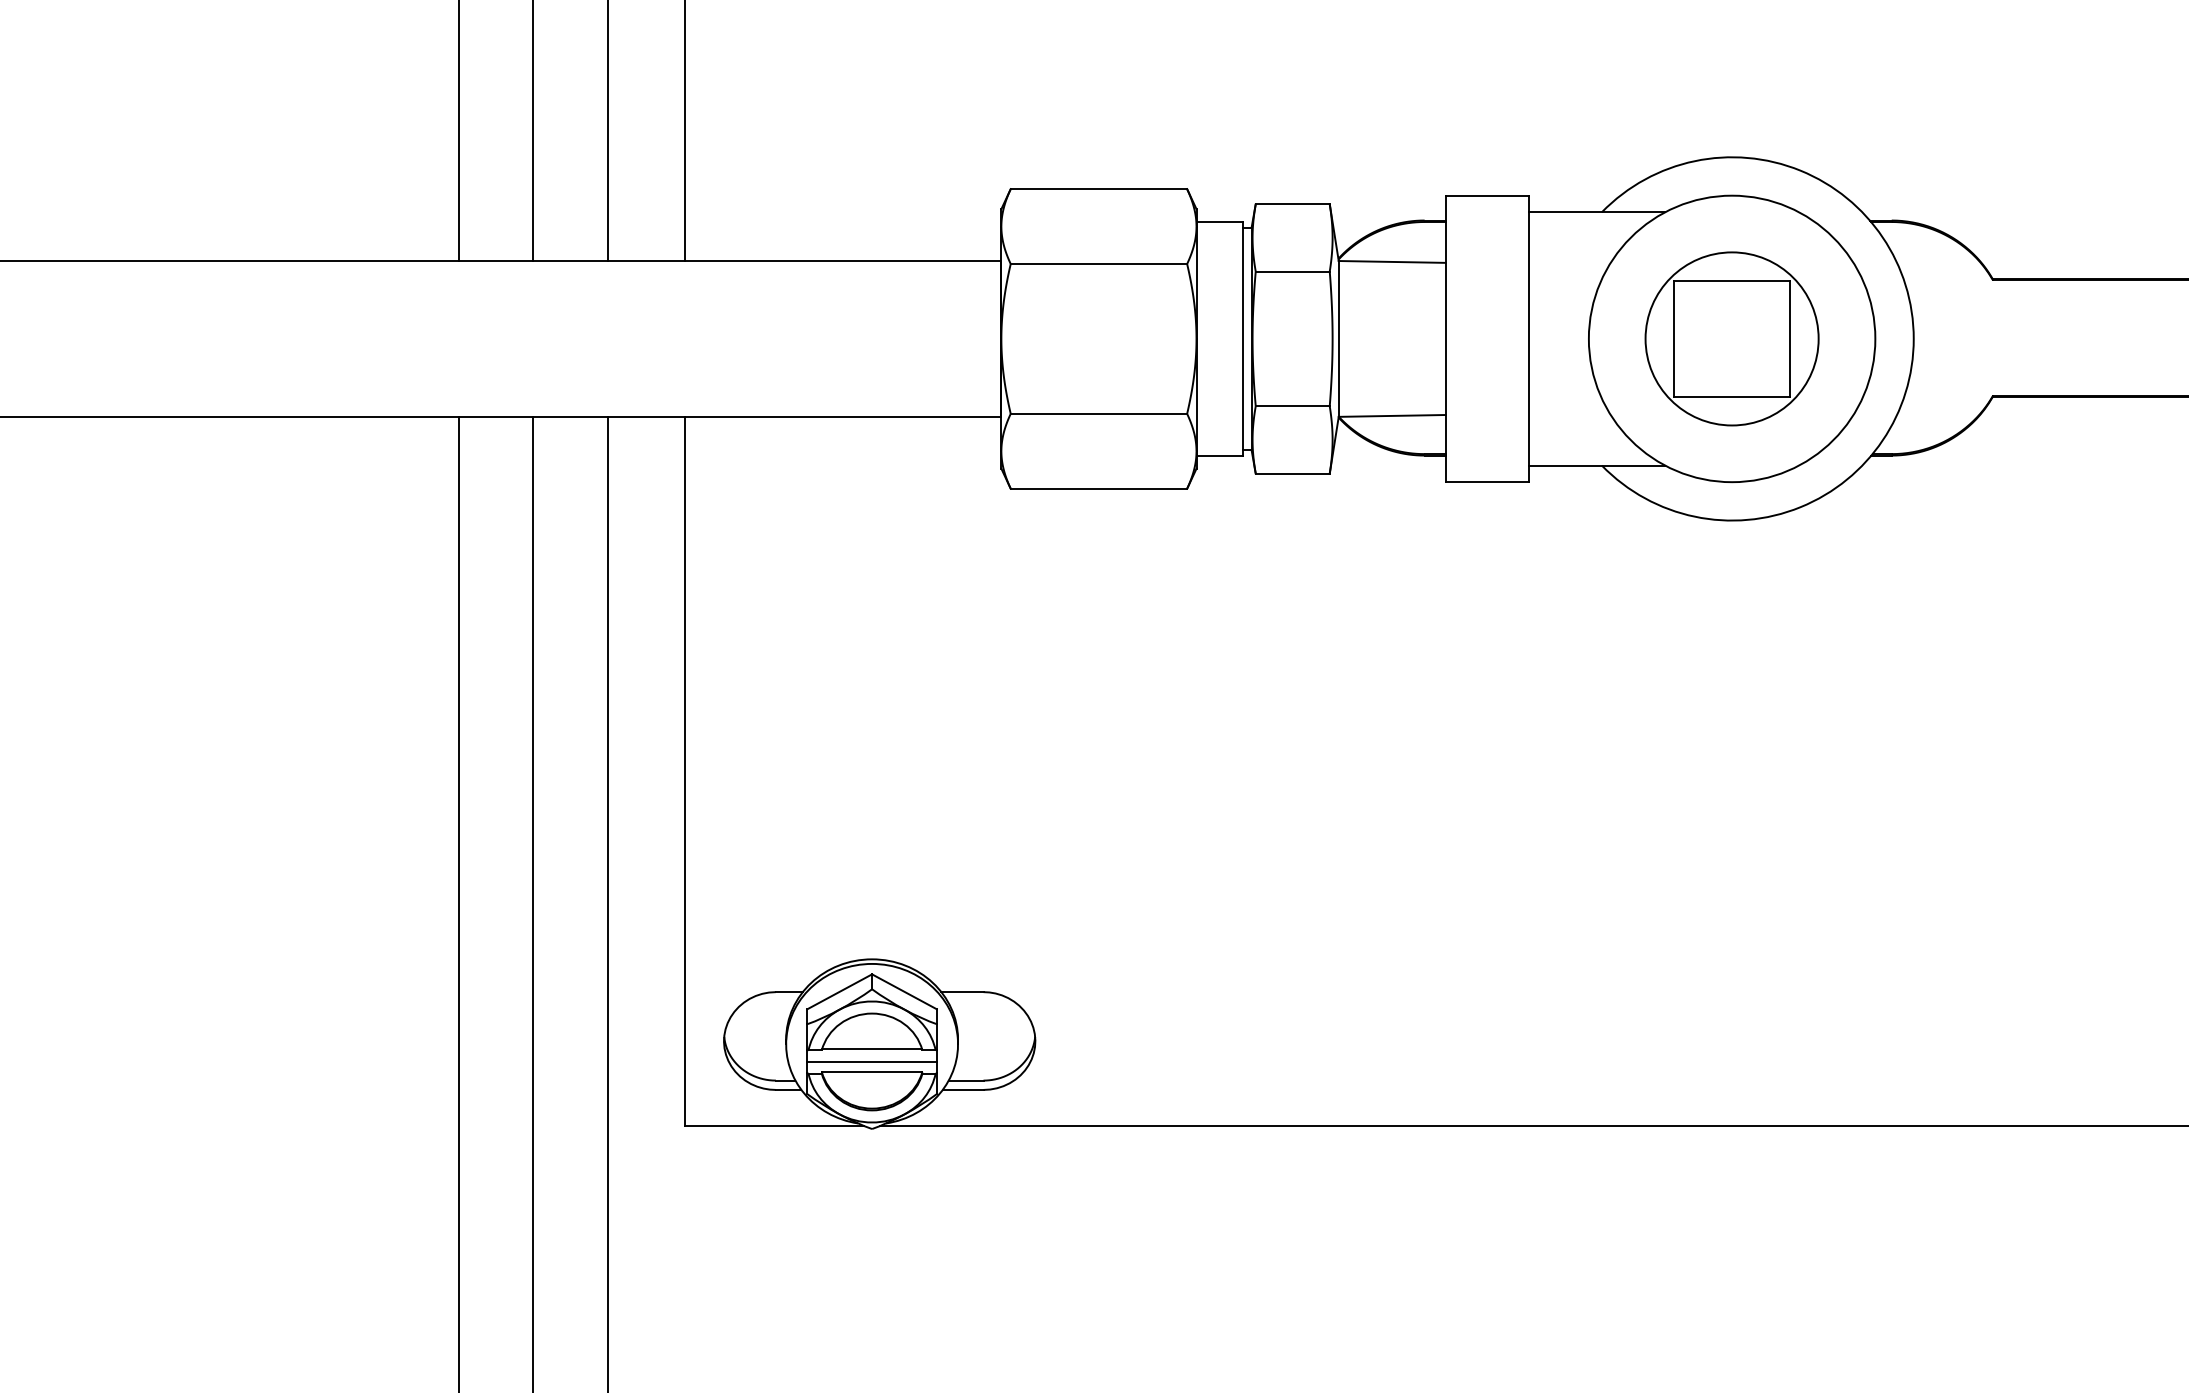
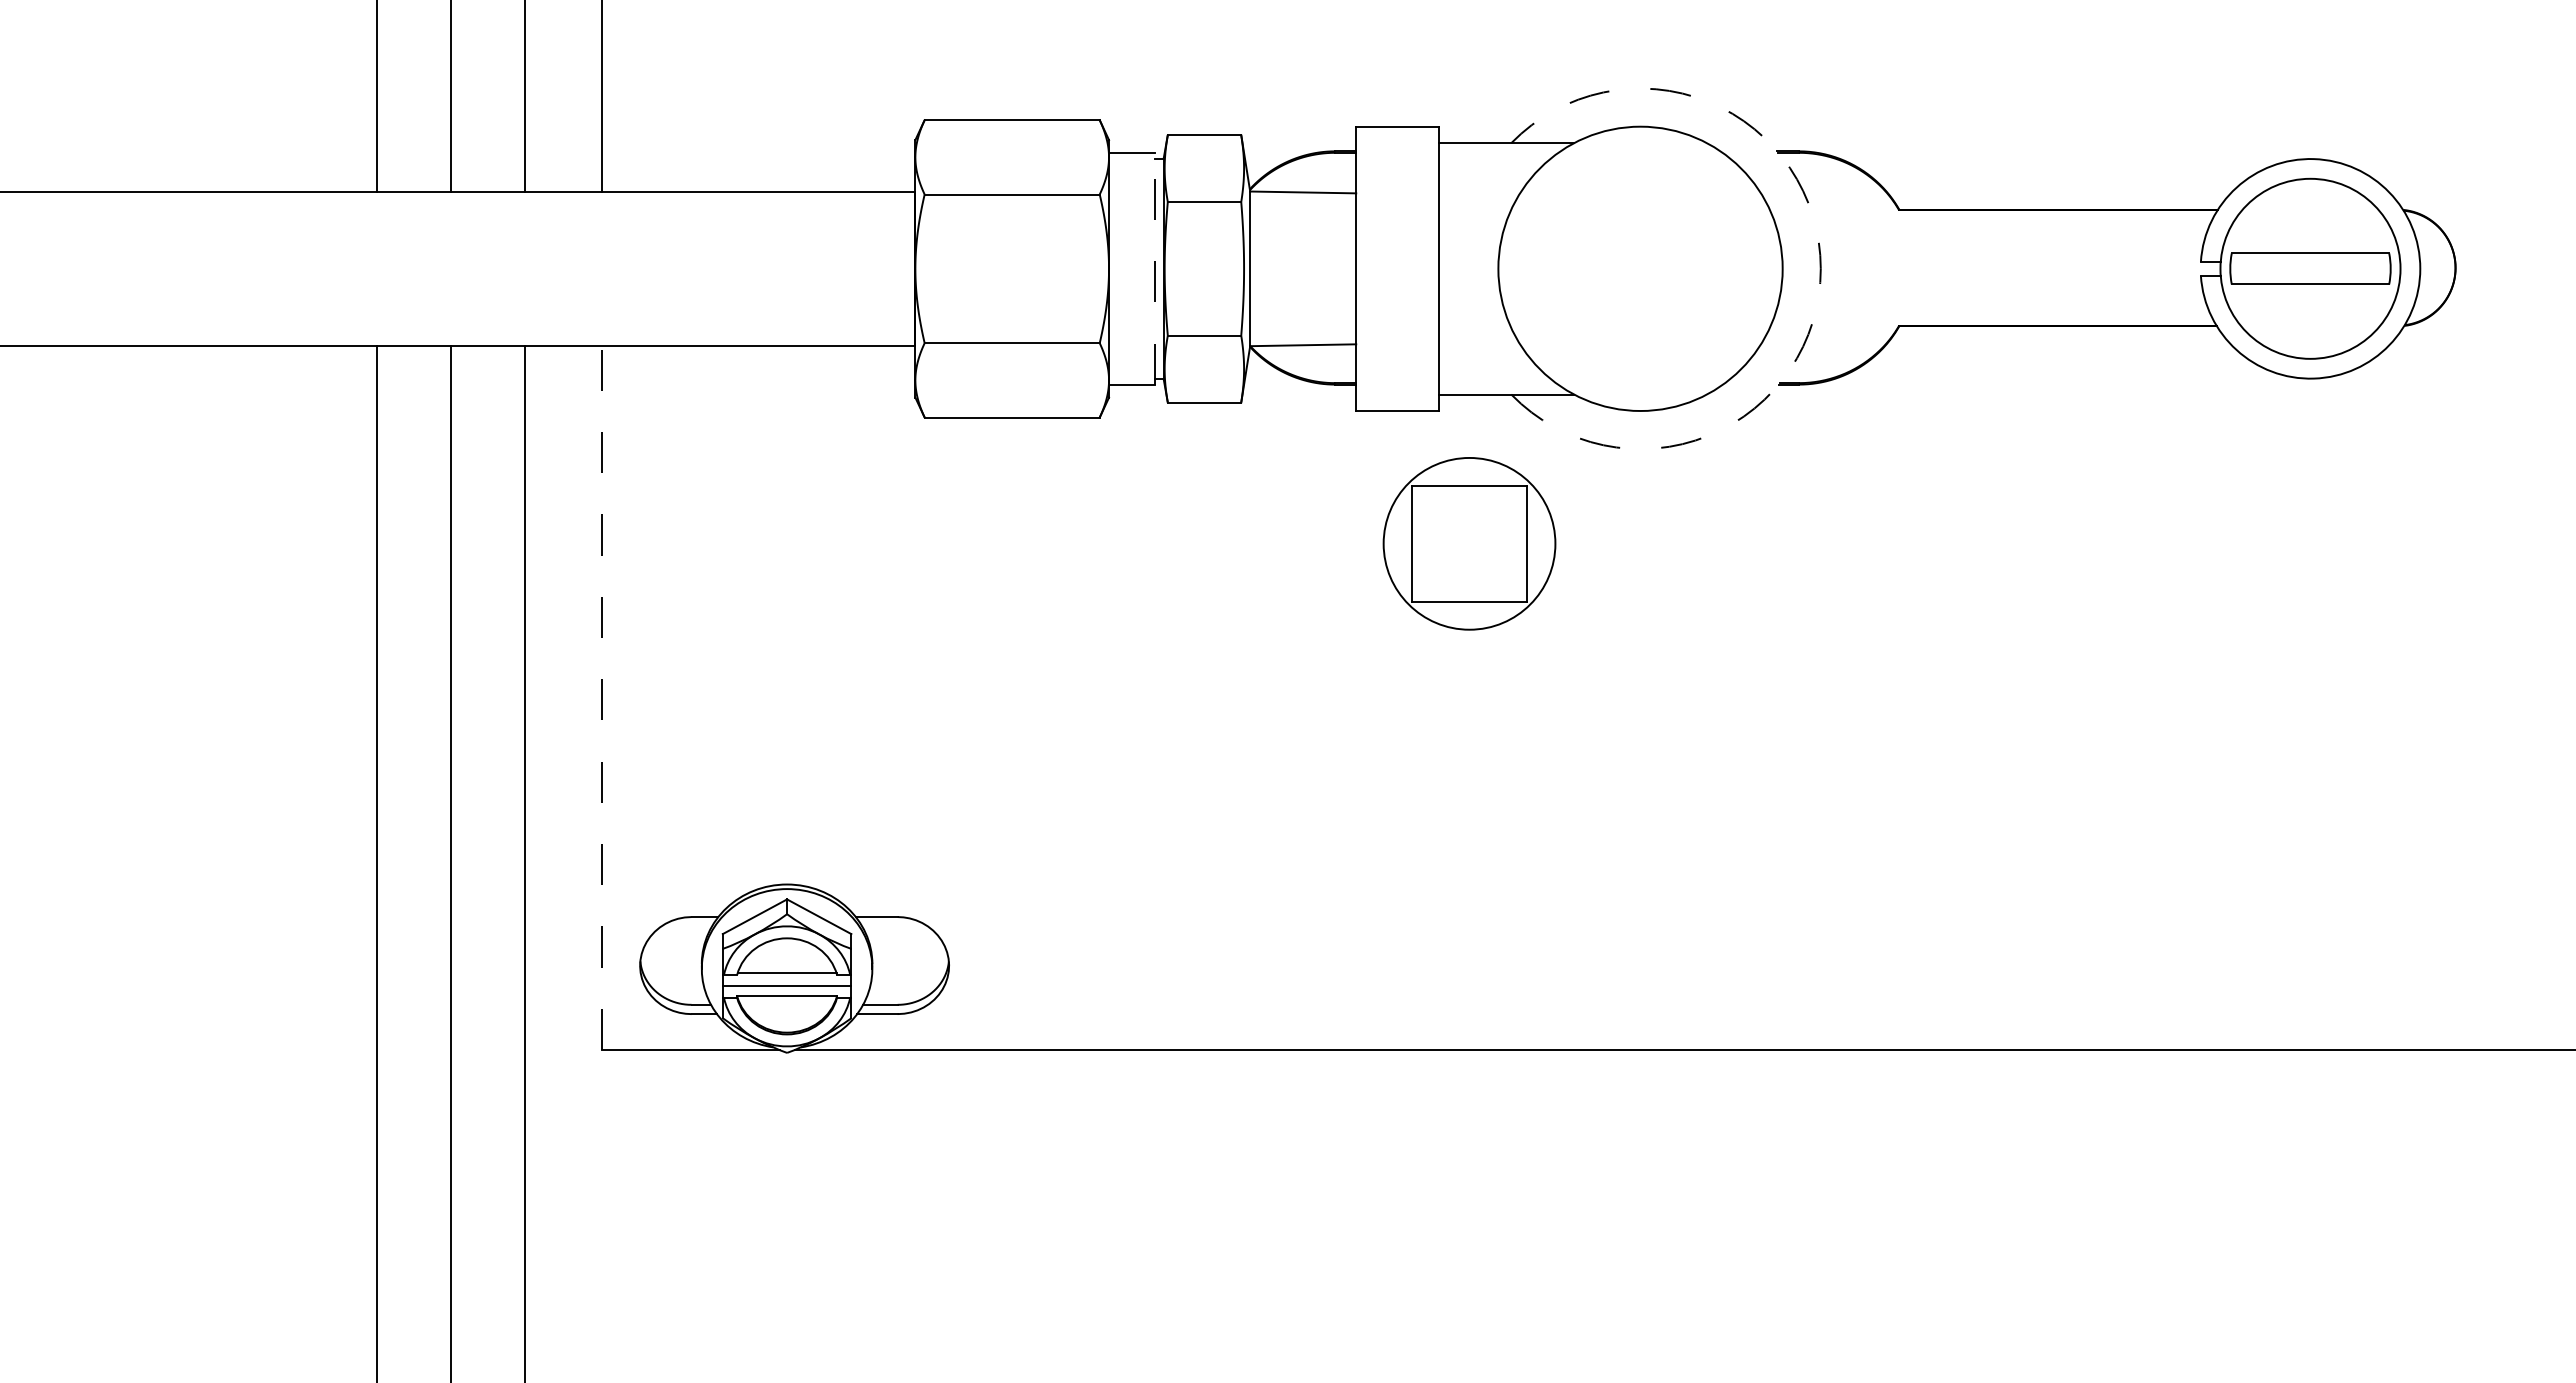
line: (1243, 338) -> (1155, 268), solid -> dashed
part: (1732, 338) -> (1469, 543), moved
arc: (1913, 338) -> (1820, 268), solid -> dashed
line: (685, 771) -> (601, 698), solid -> dashed

